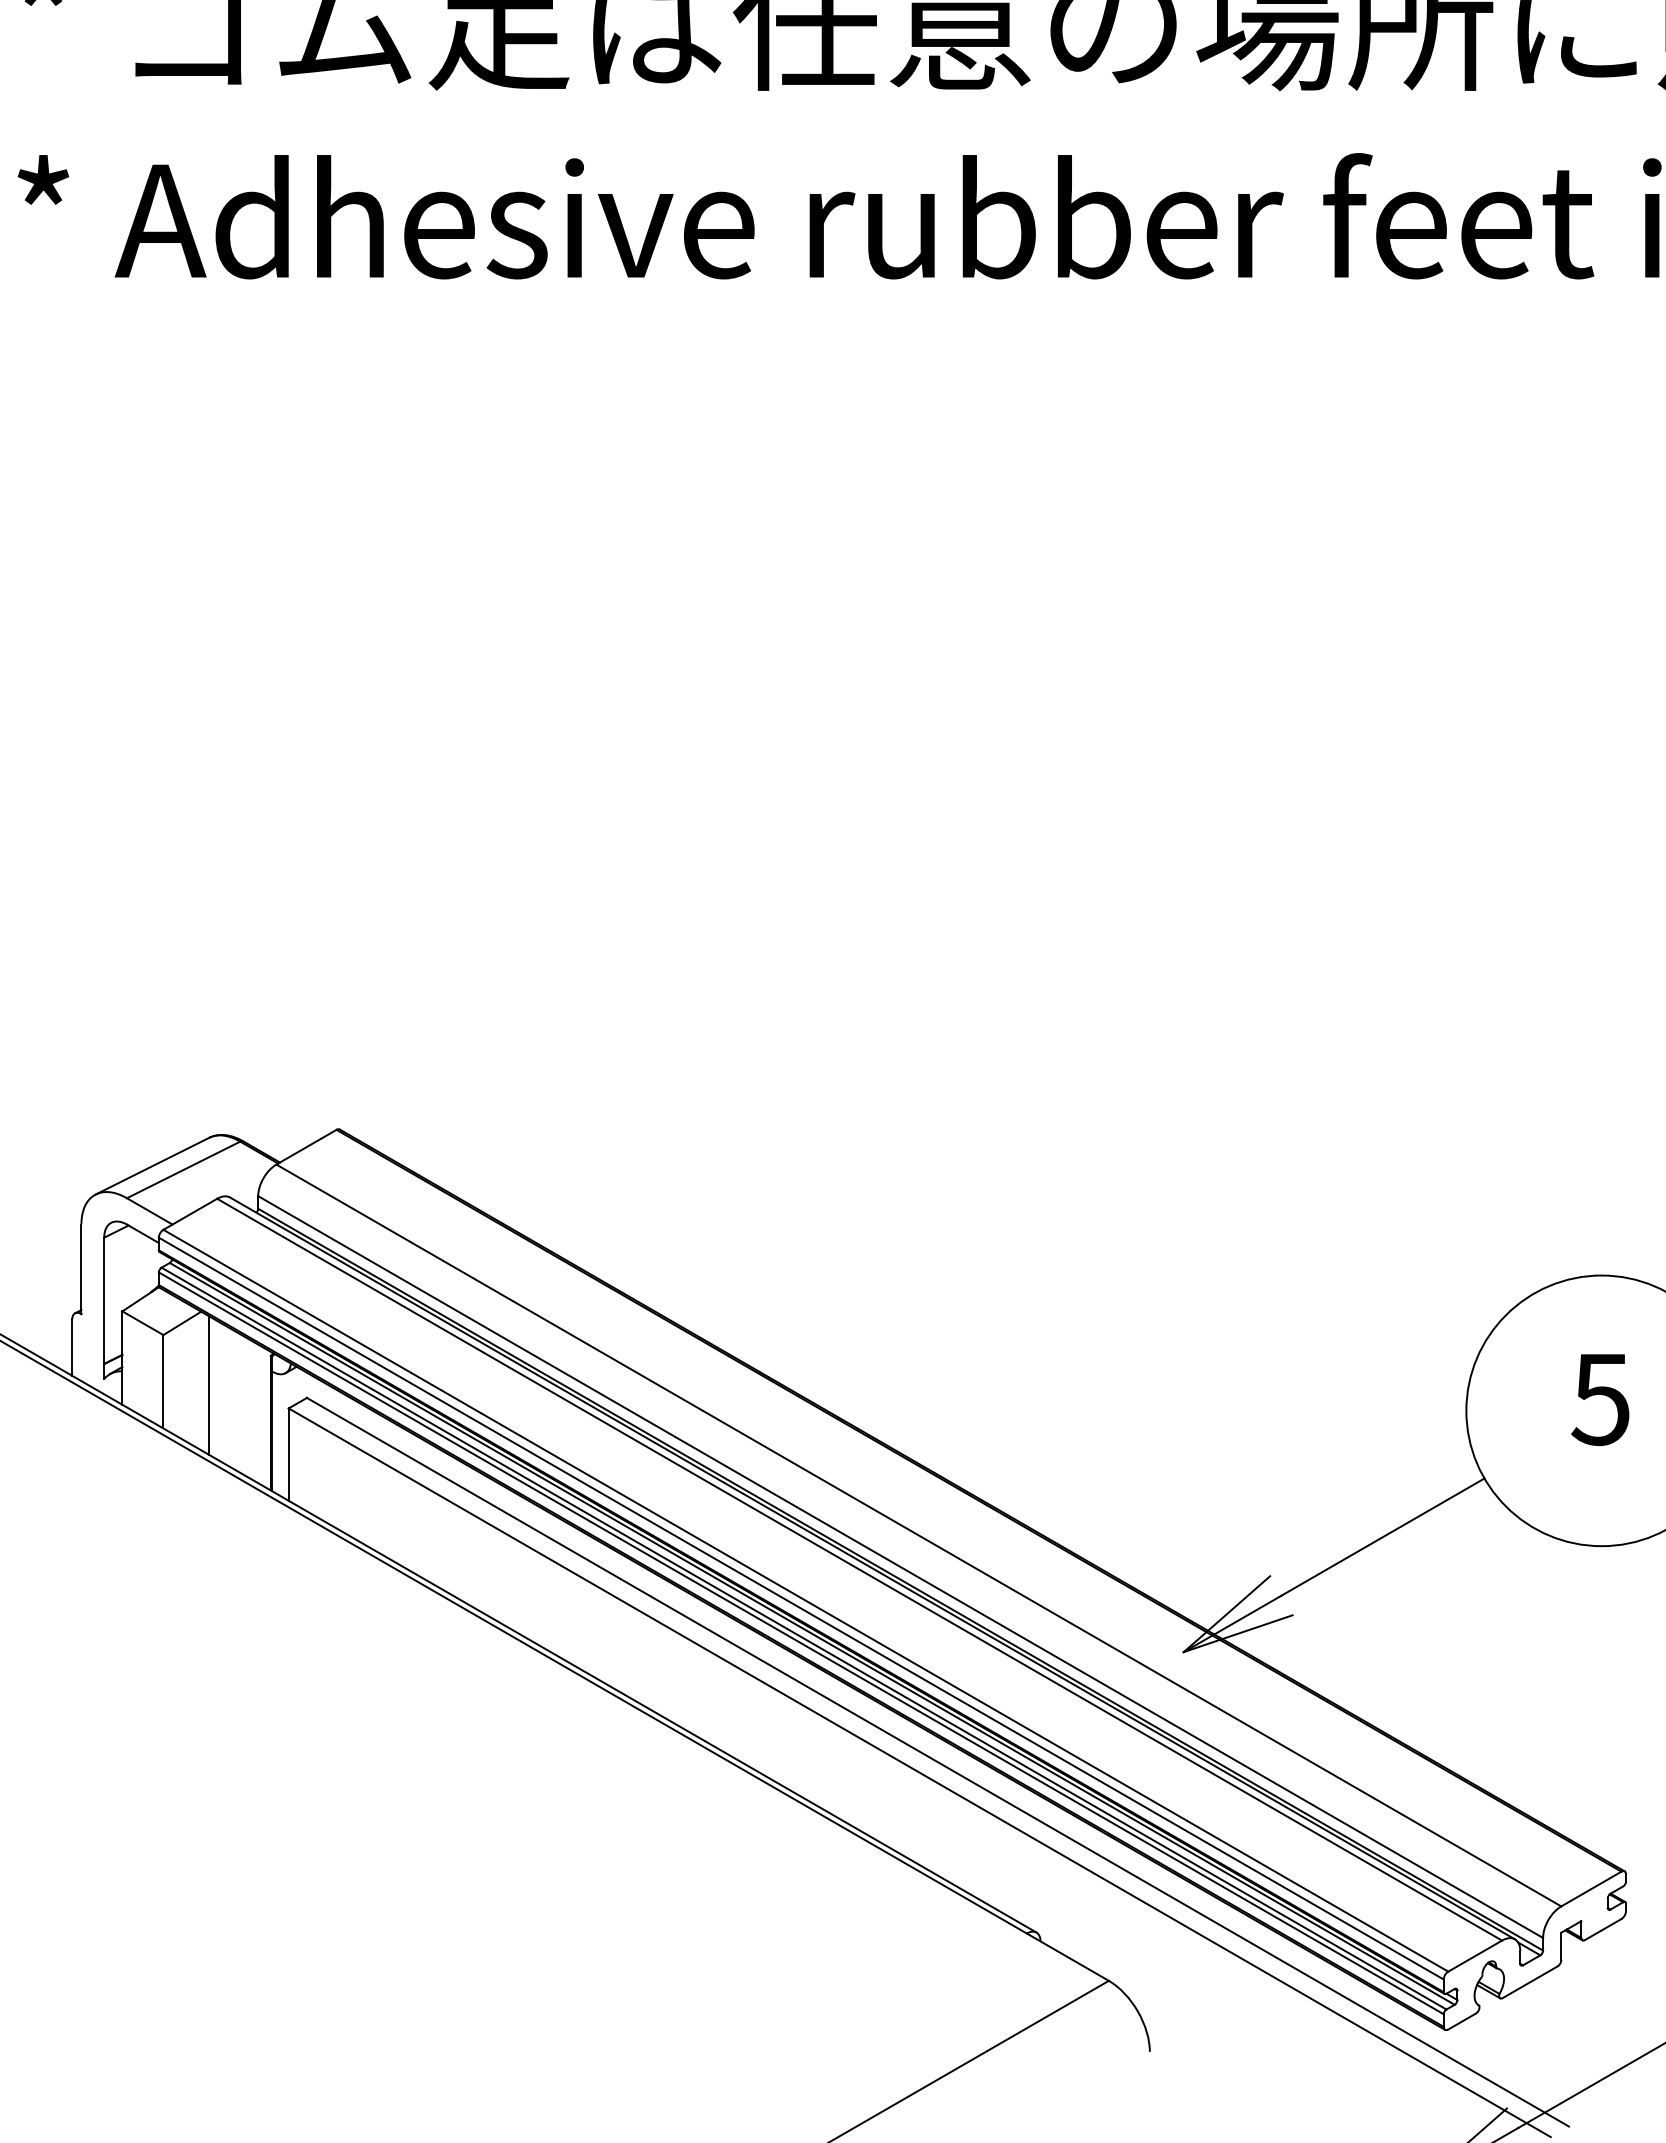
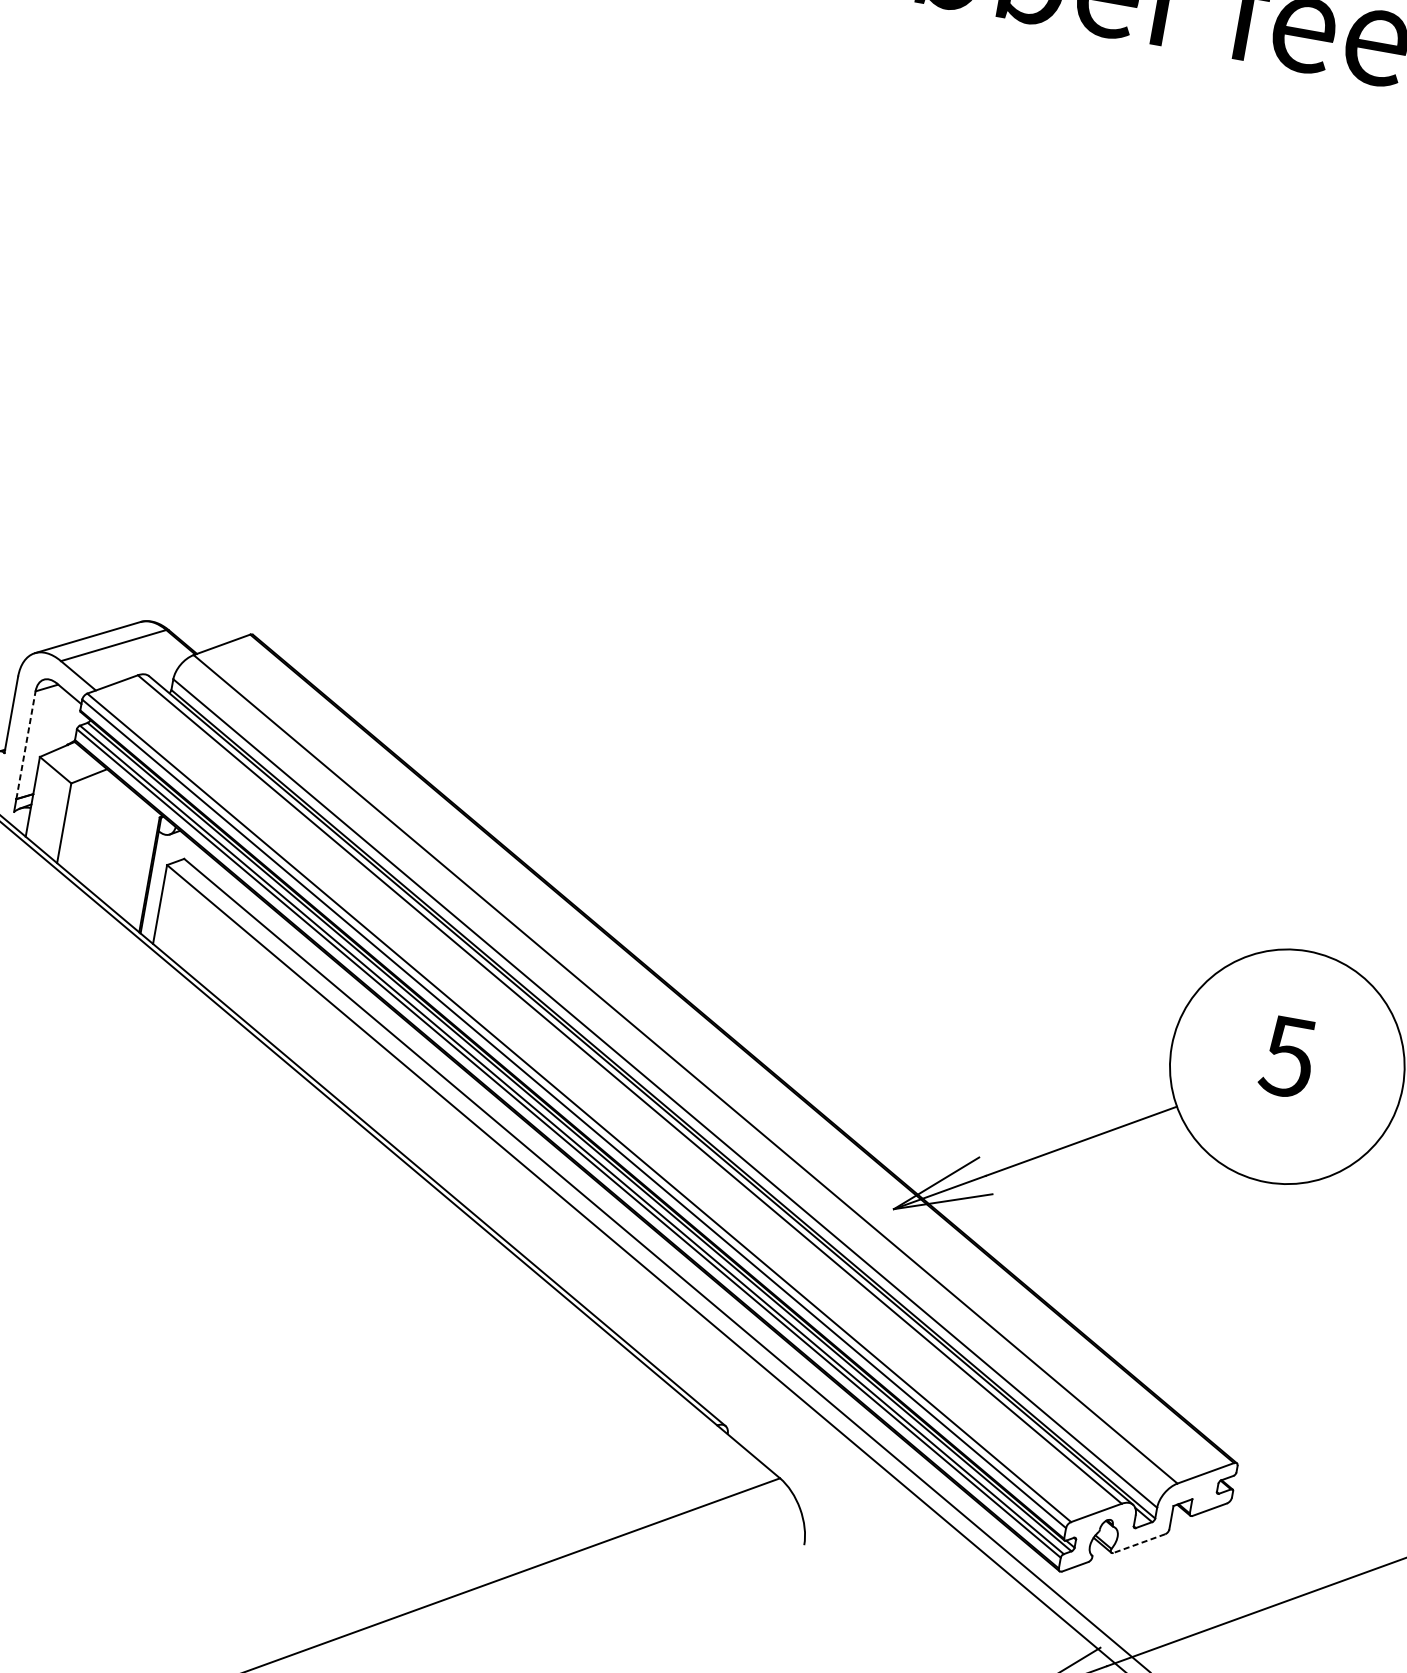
line: (104, 1300) -> (26, 744), solid -> dashed
line: (209, 1385) -> (102, 833), removed
line: (1530, 1982) -> (1139, 1543), solid -> dashed

